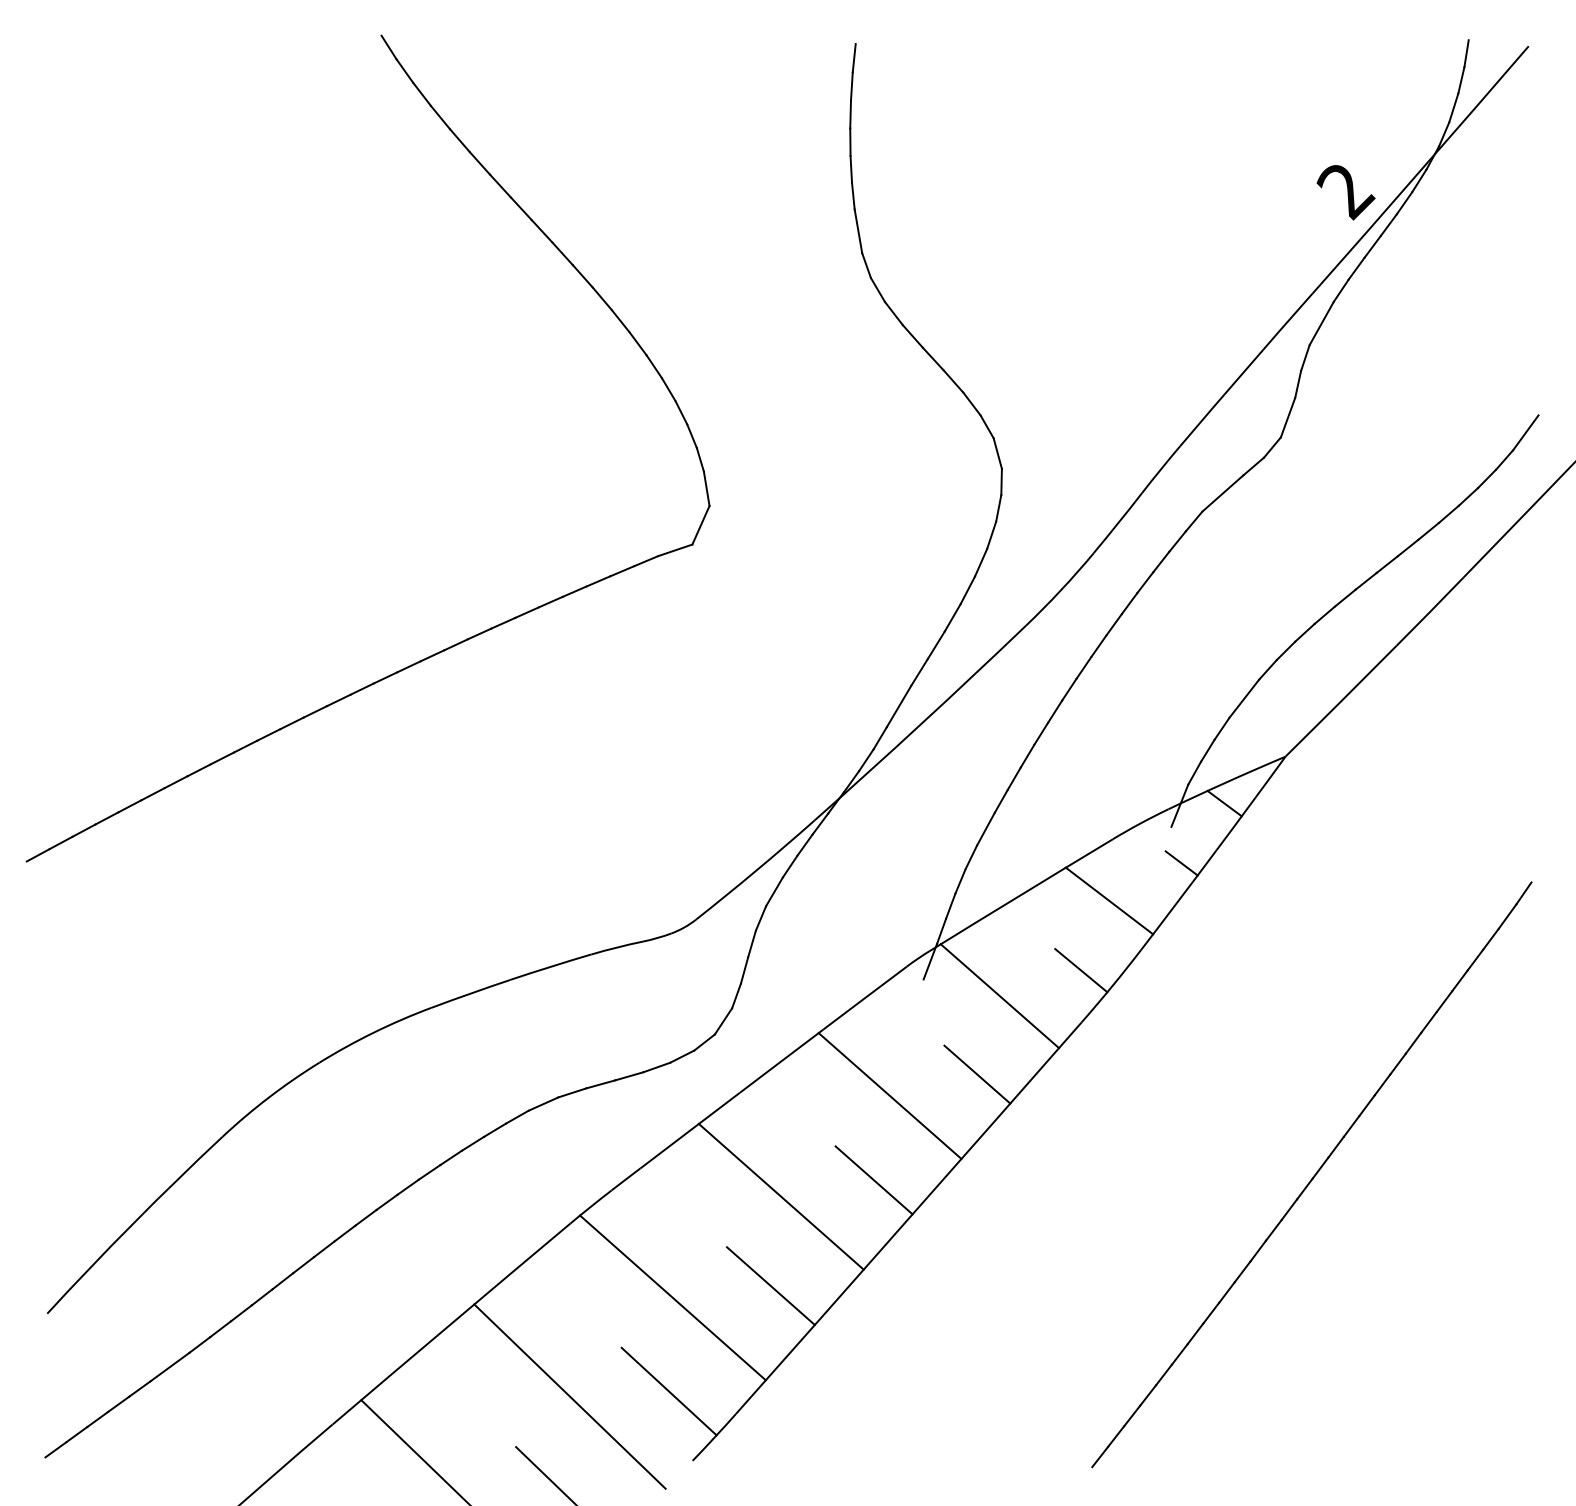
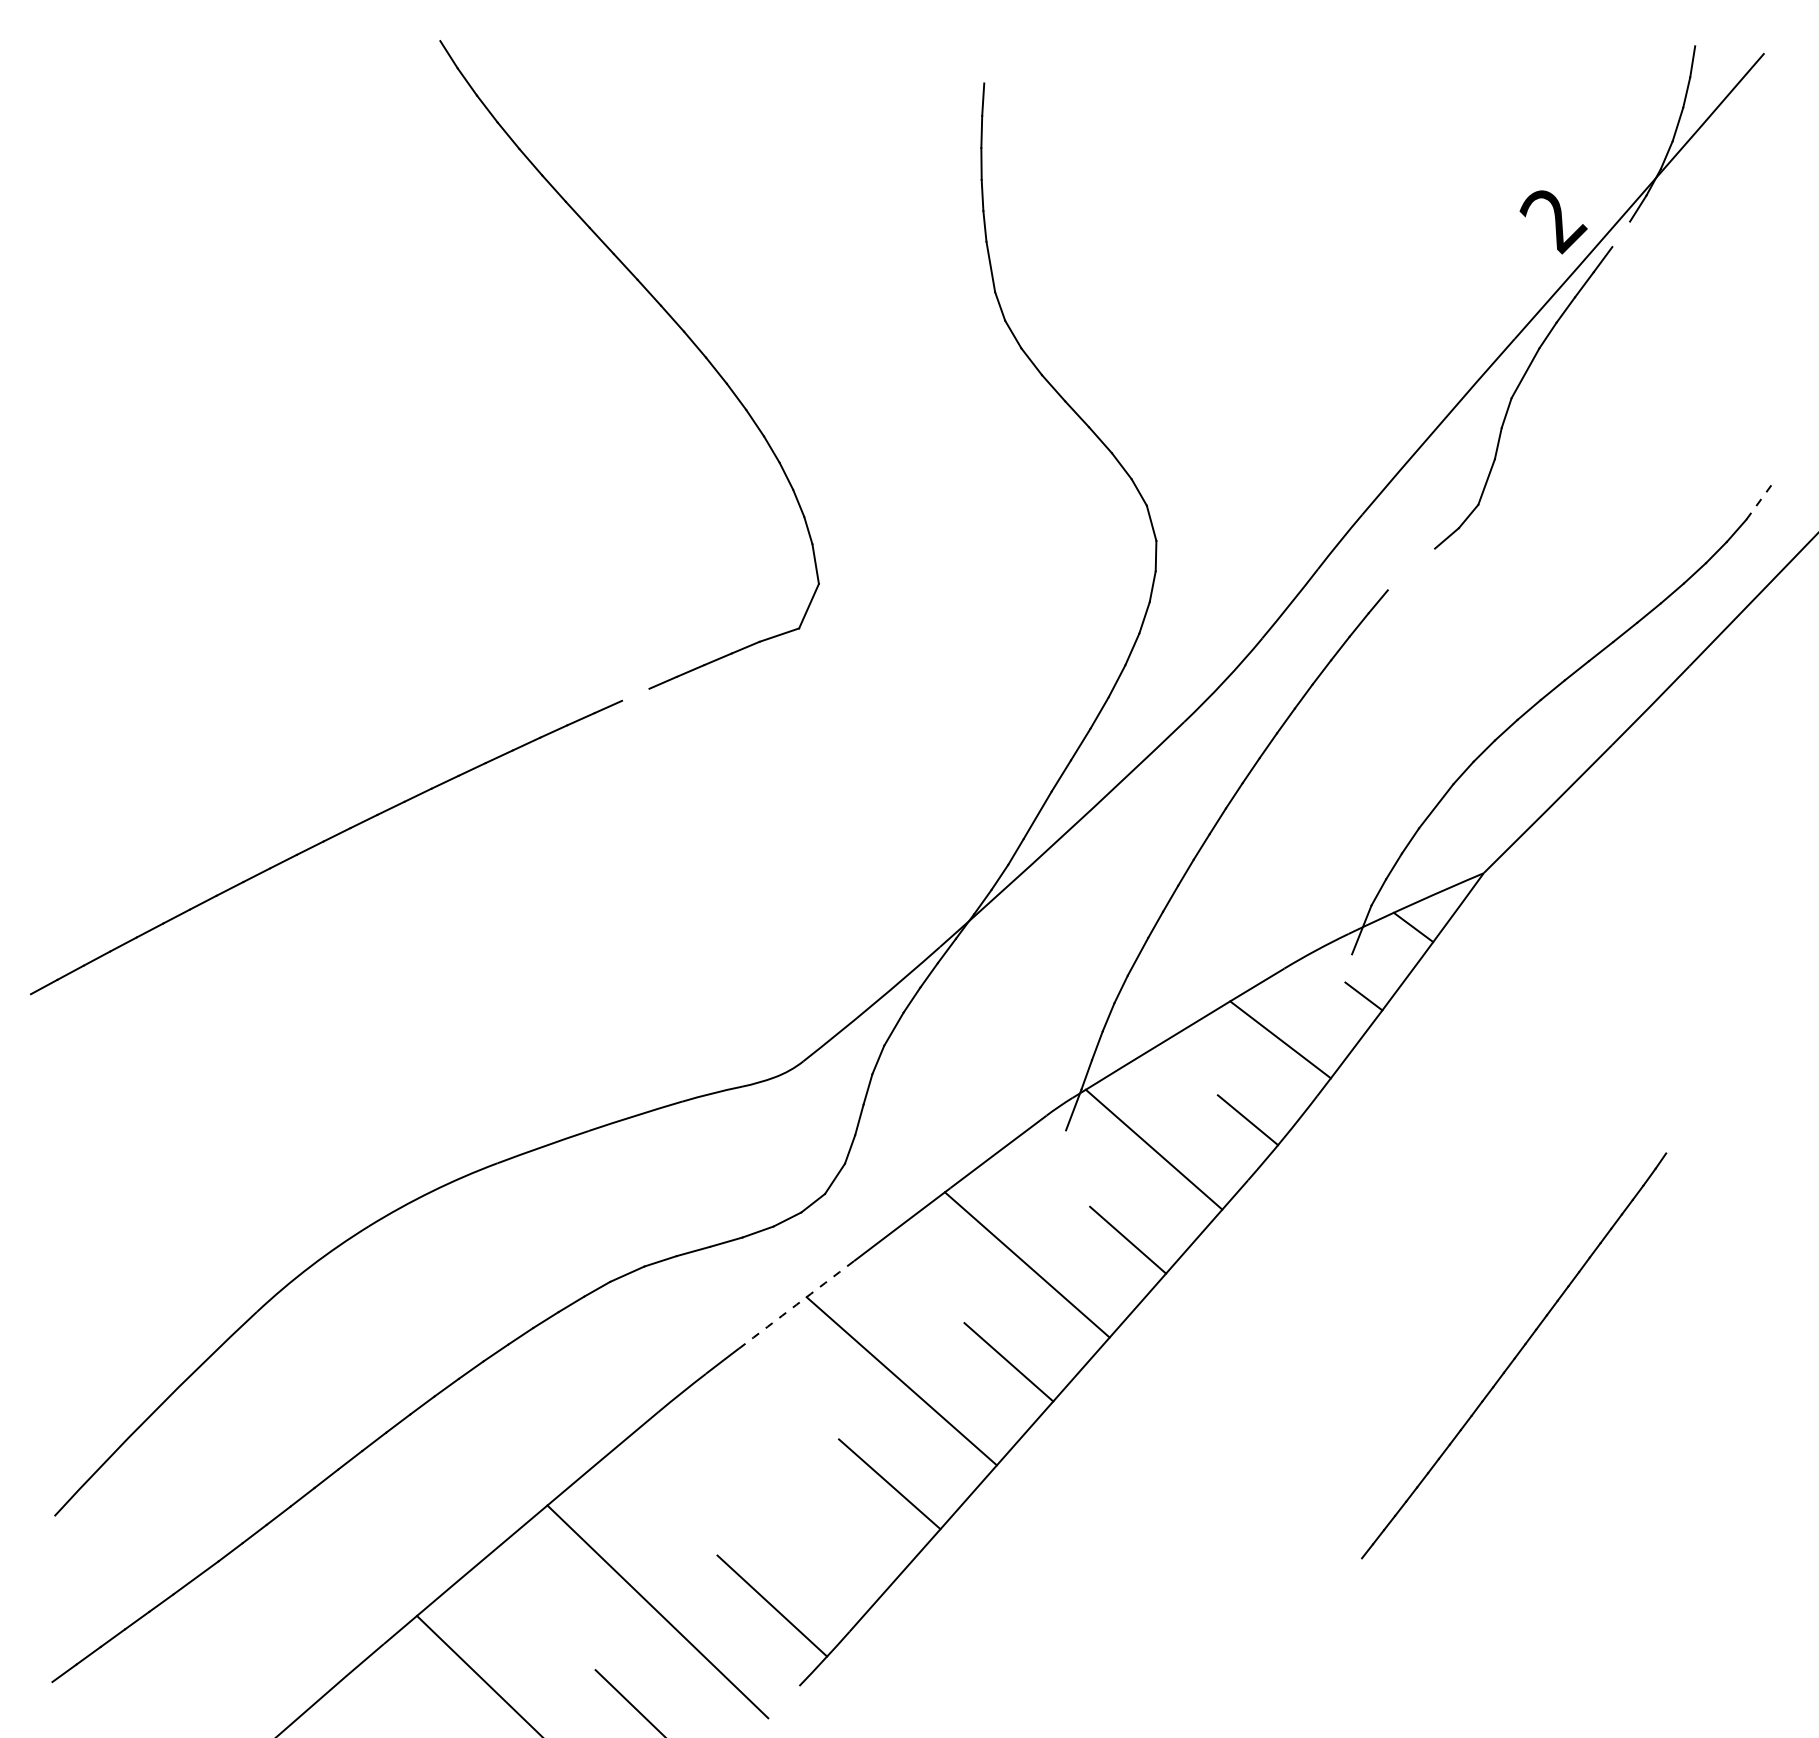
line: (853, 57) -> (985, 66), removed
line: (1404, 203) -> (1621, 234), removed
line: (1526, 432) -> (1761, 499), solid -> dashed
line: (1222, 493) -> (1411, 569), removed
line: (550, 601) -> (635, 694), removed
arc: (690, 1130) -> (796, 1304), solid -> dashed
part: (1311, 1174) -> (1513, 1355), size x0.6
line: (672, 1297) -> (776, 1497), removed

